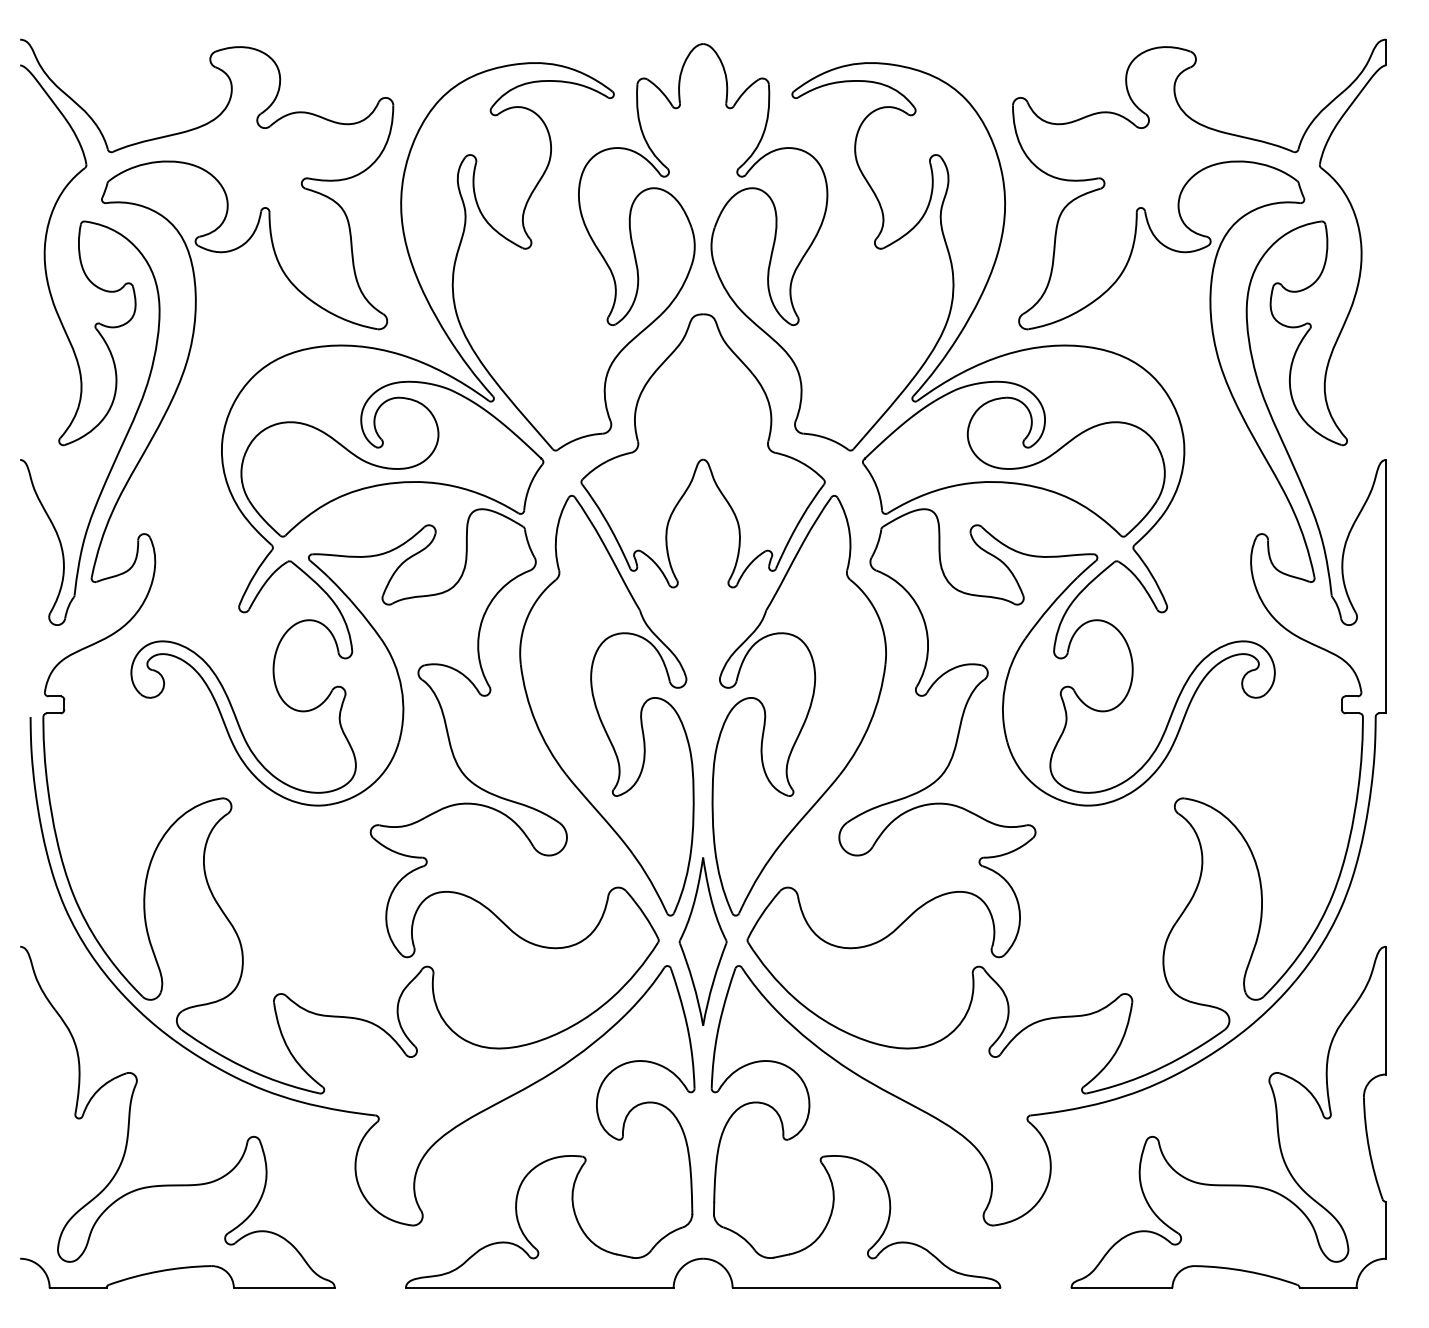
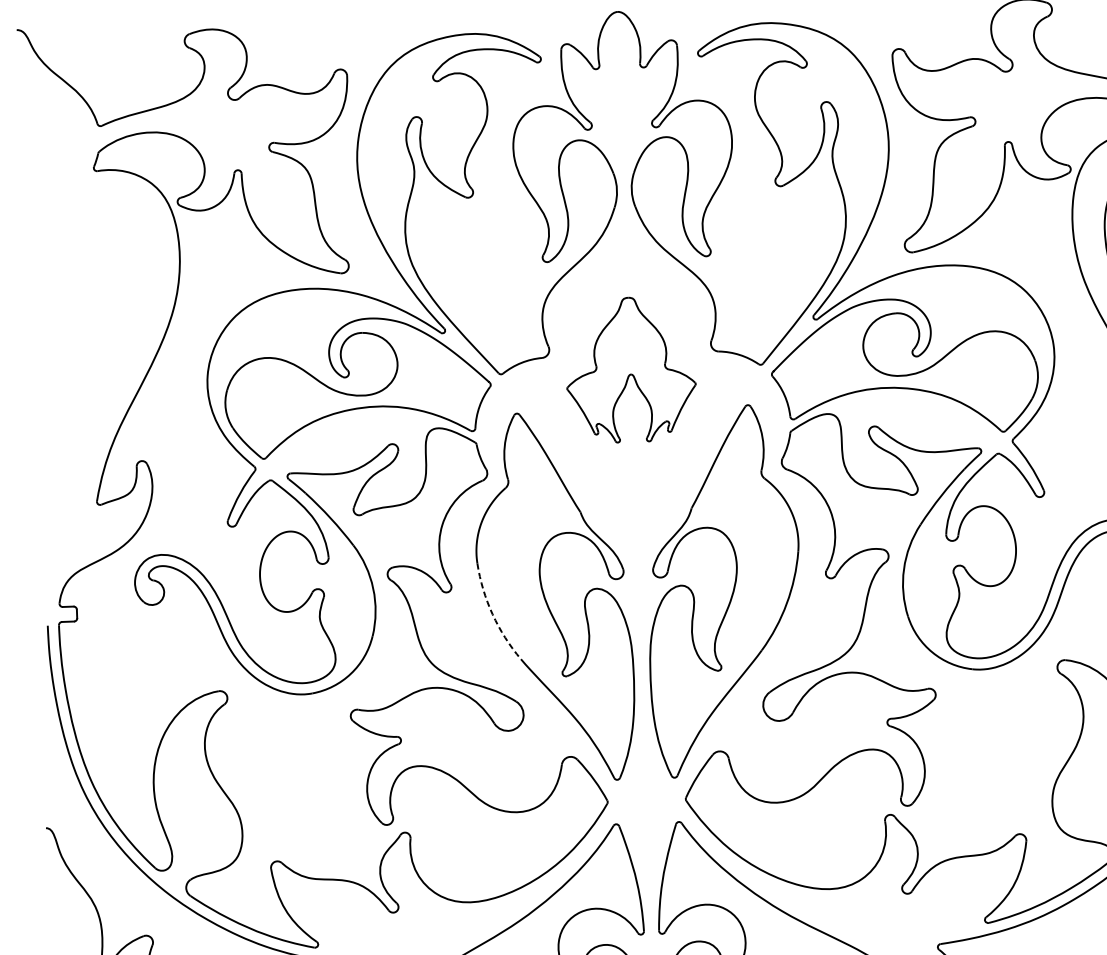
part: (100, 336) -> (96, 288), removed
part: (702, 450) -> (630, 369), size x0.6
arc: (535, 722) -> (492, 614), solid -> dashed
part: (702, 941) -> (646, 801), removed

